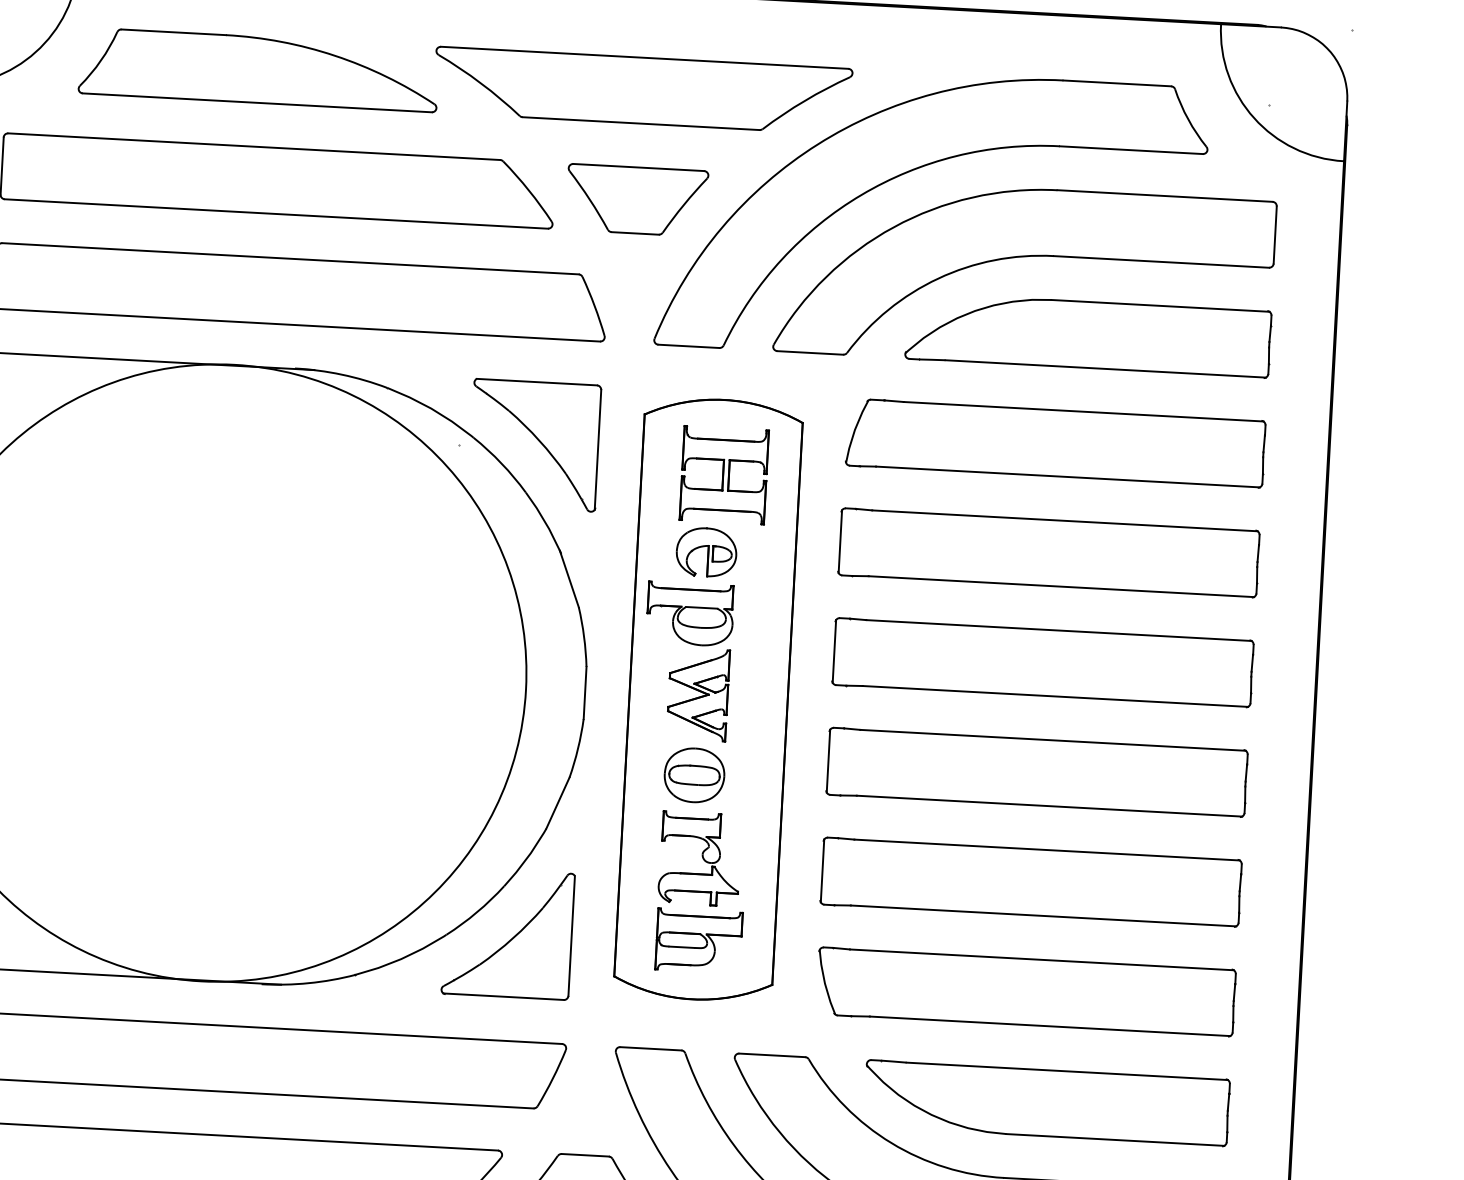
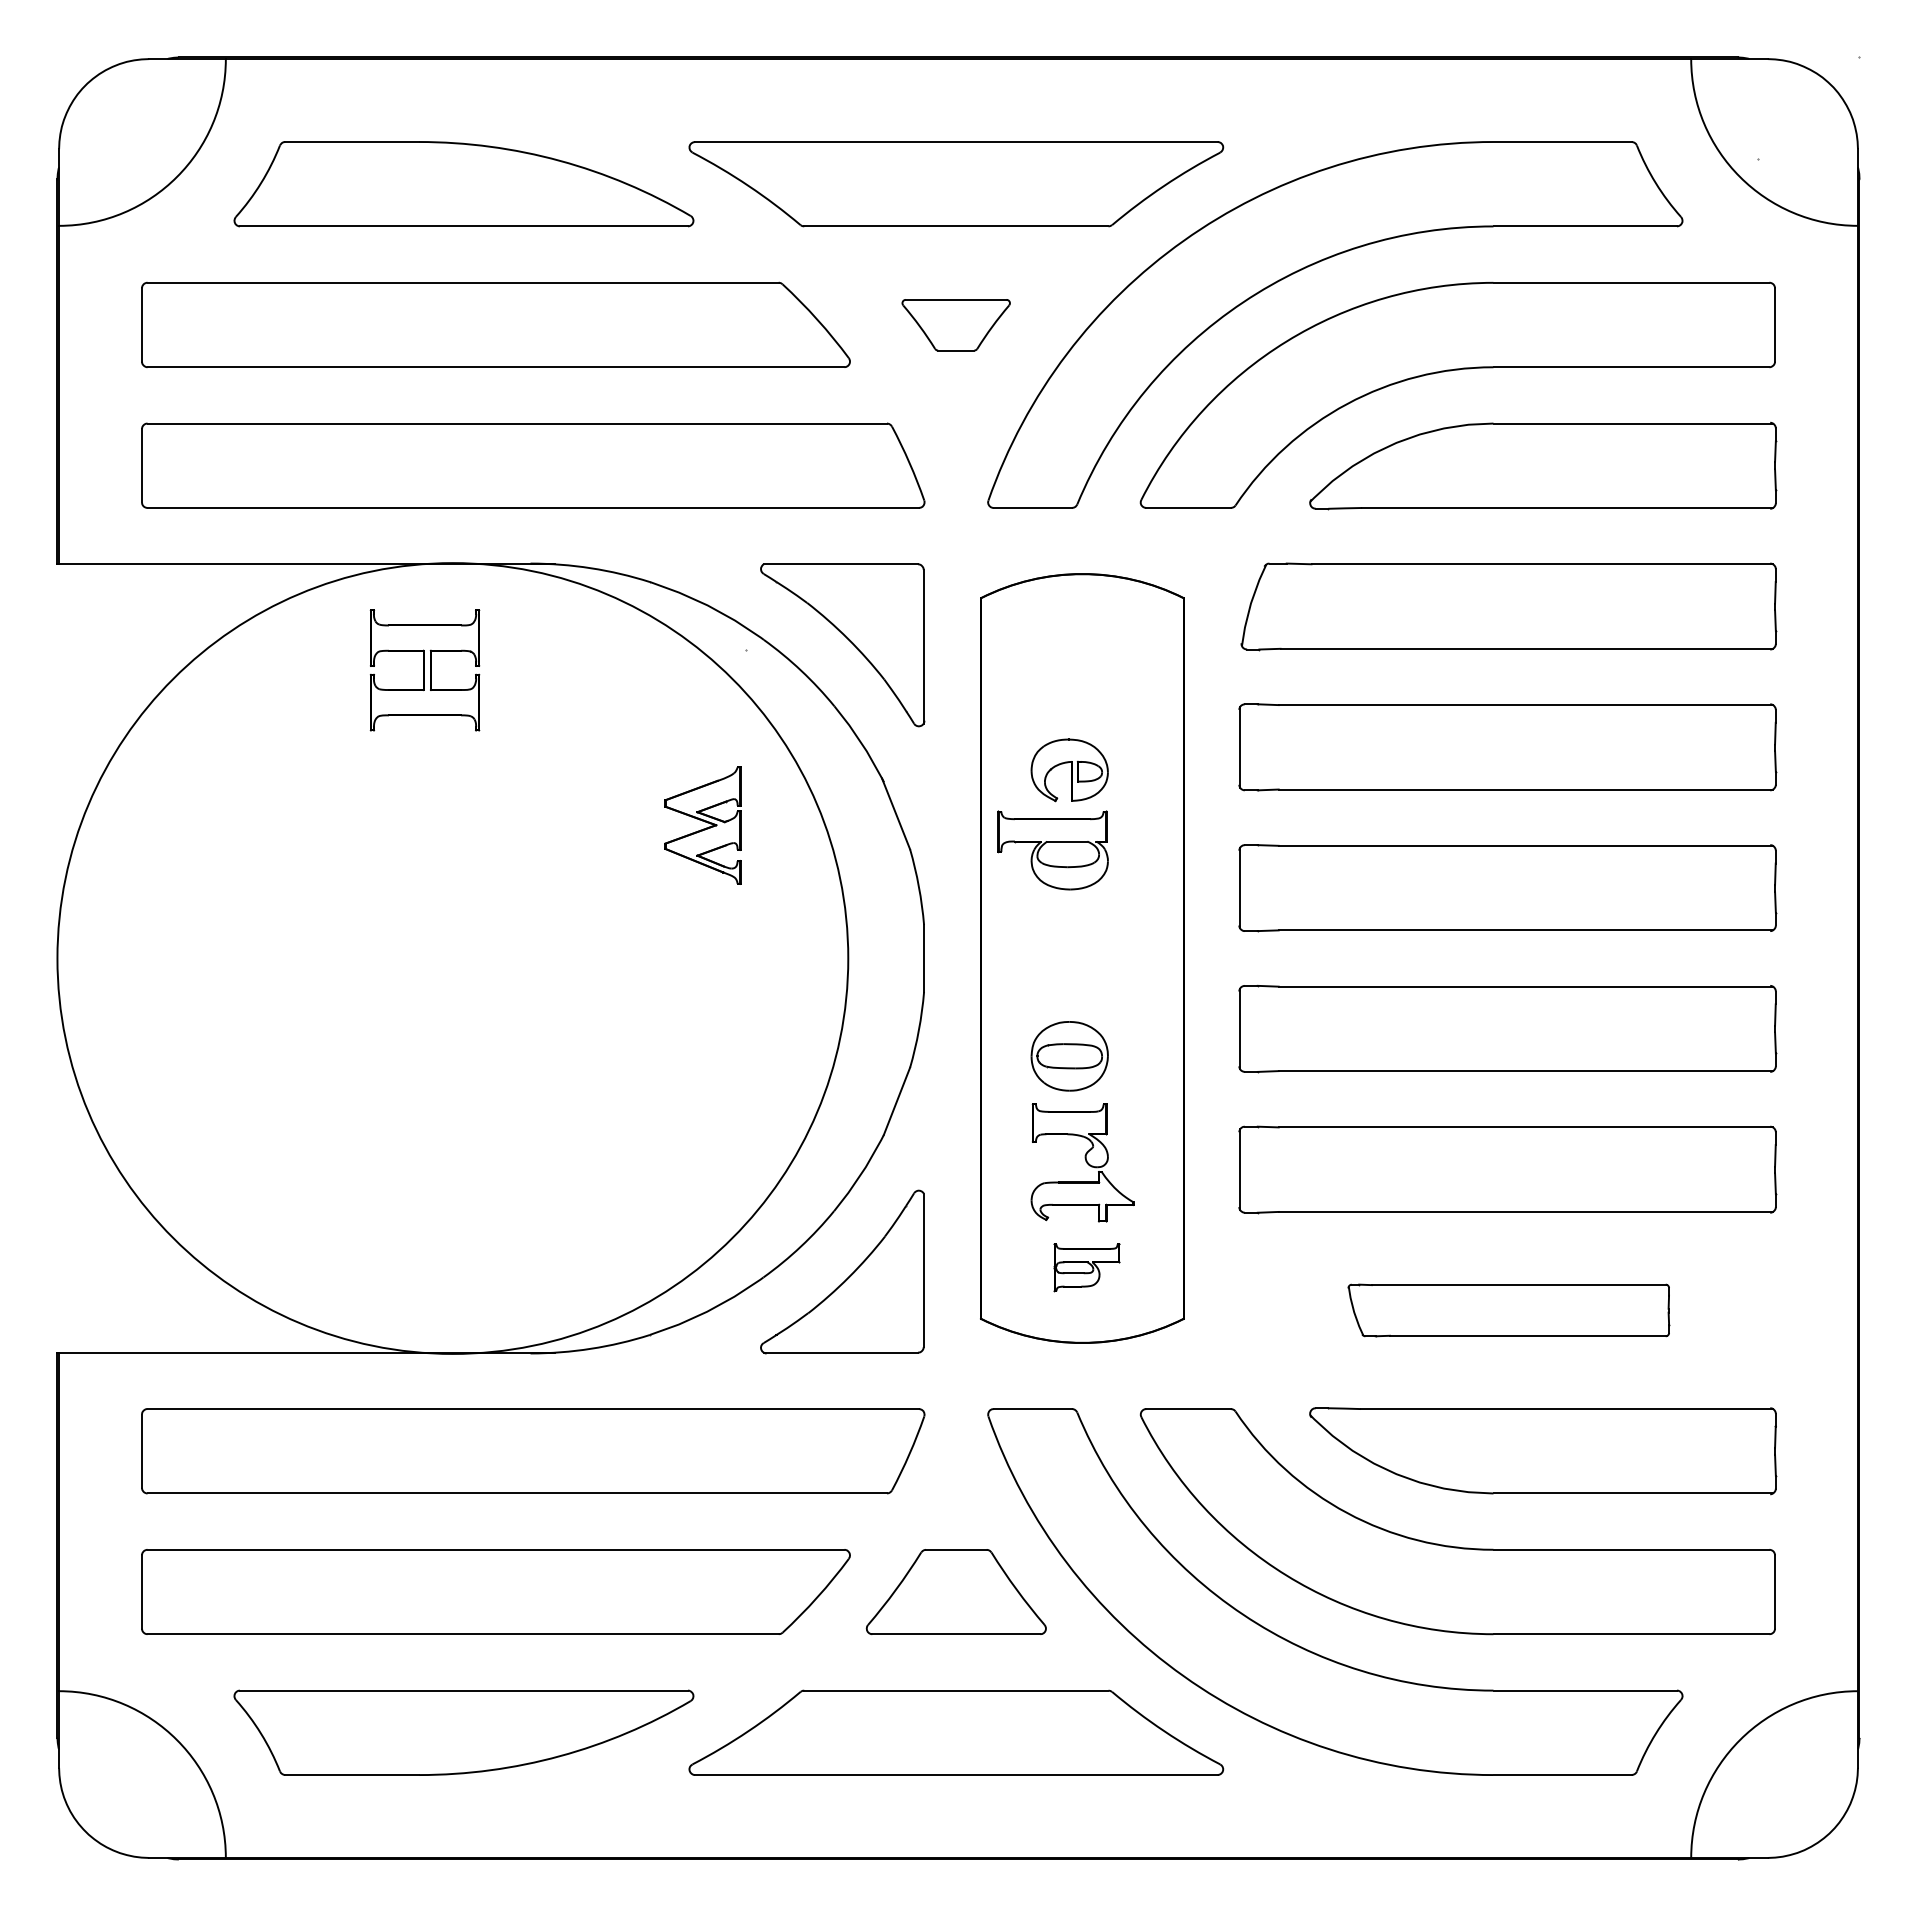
part: (636, 200) -> (955, 325), size x0.6
part: (723, 475) -> (424, 670), moved
part: (697, 694) -> (702, 825), moved
part: (698, 940) -> (1086, 1267), size x0.6
part: (1025, 992) -> (1508, 1310), size x0.6

